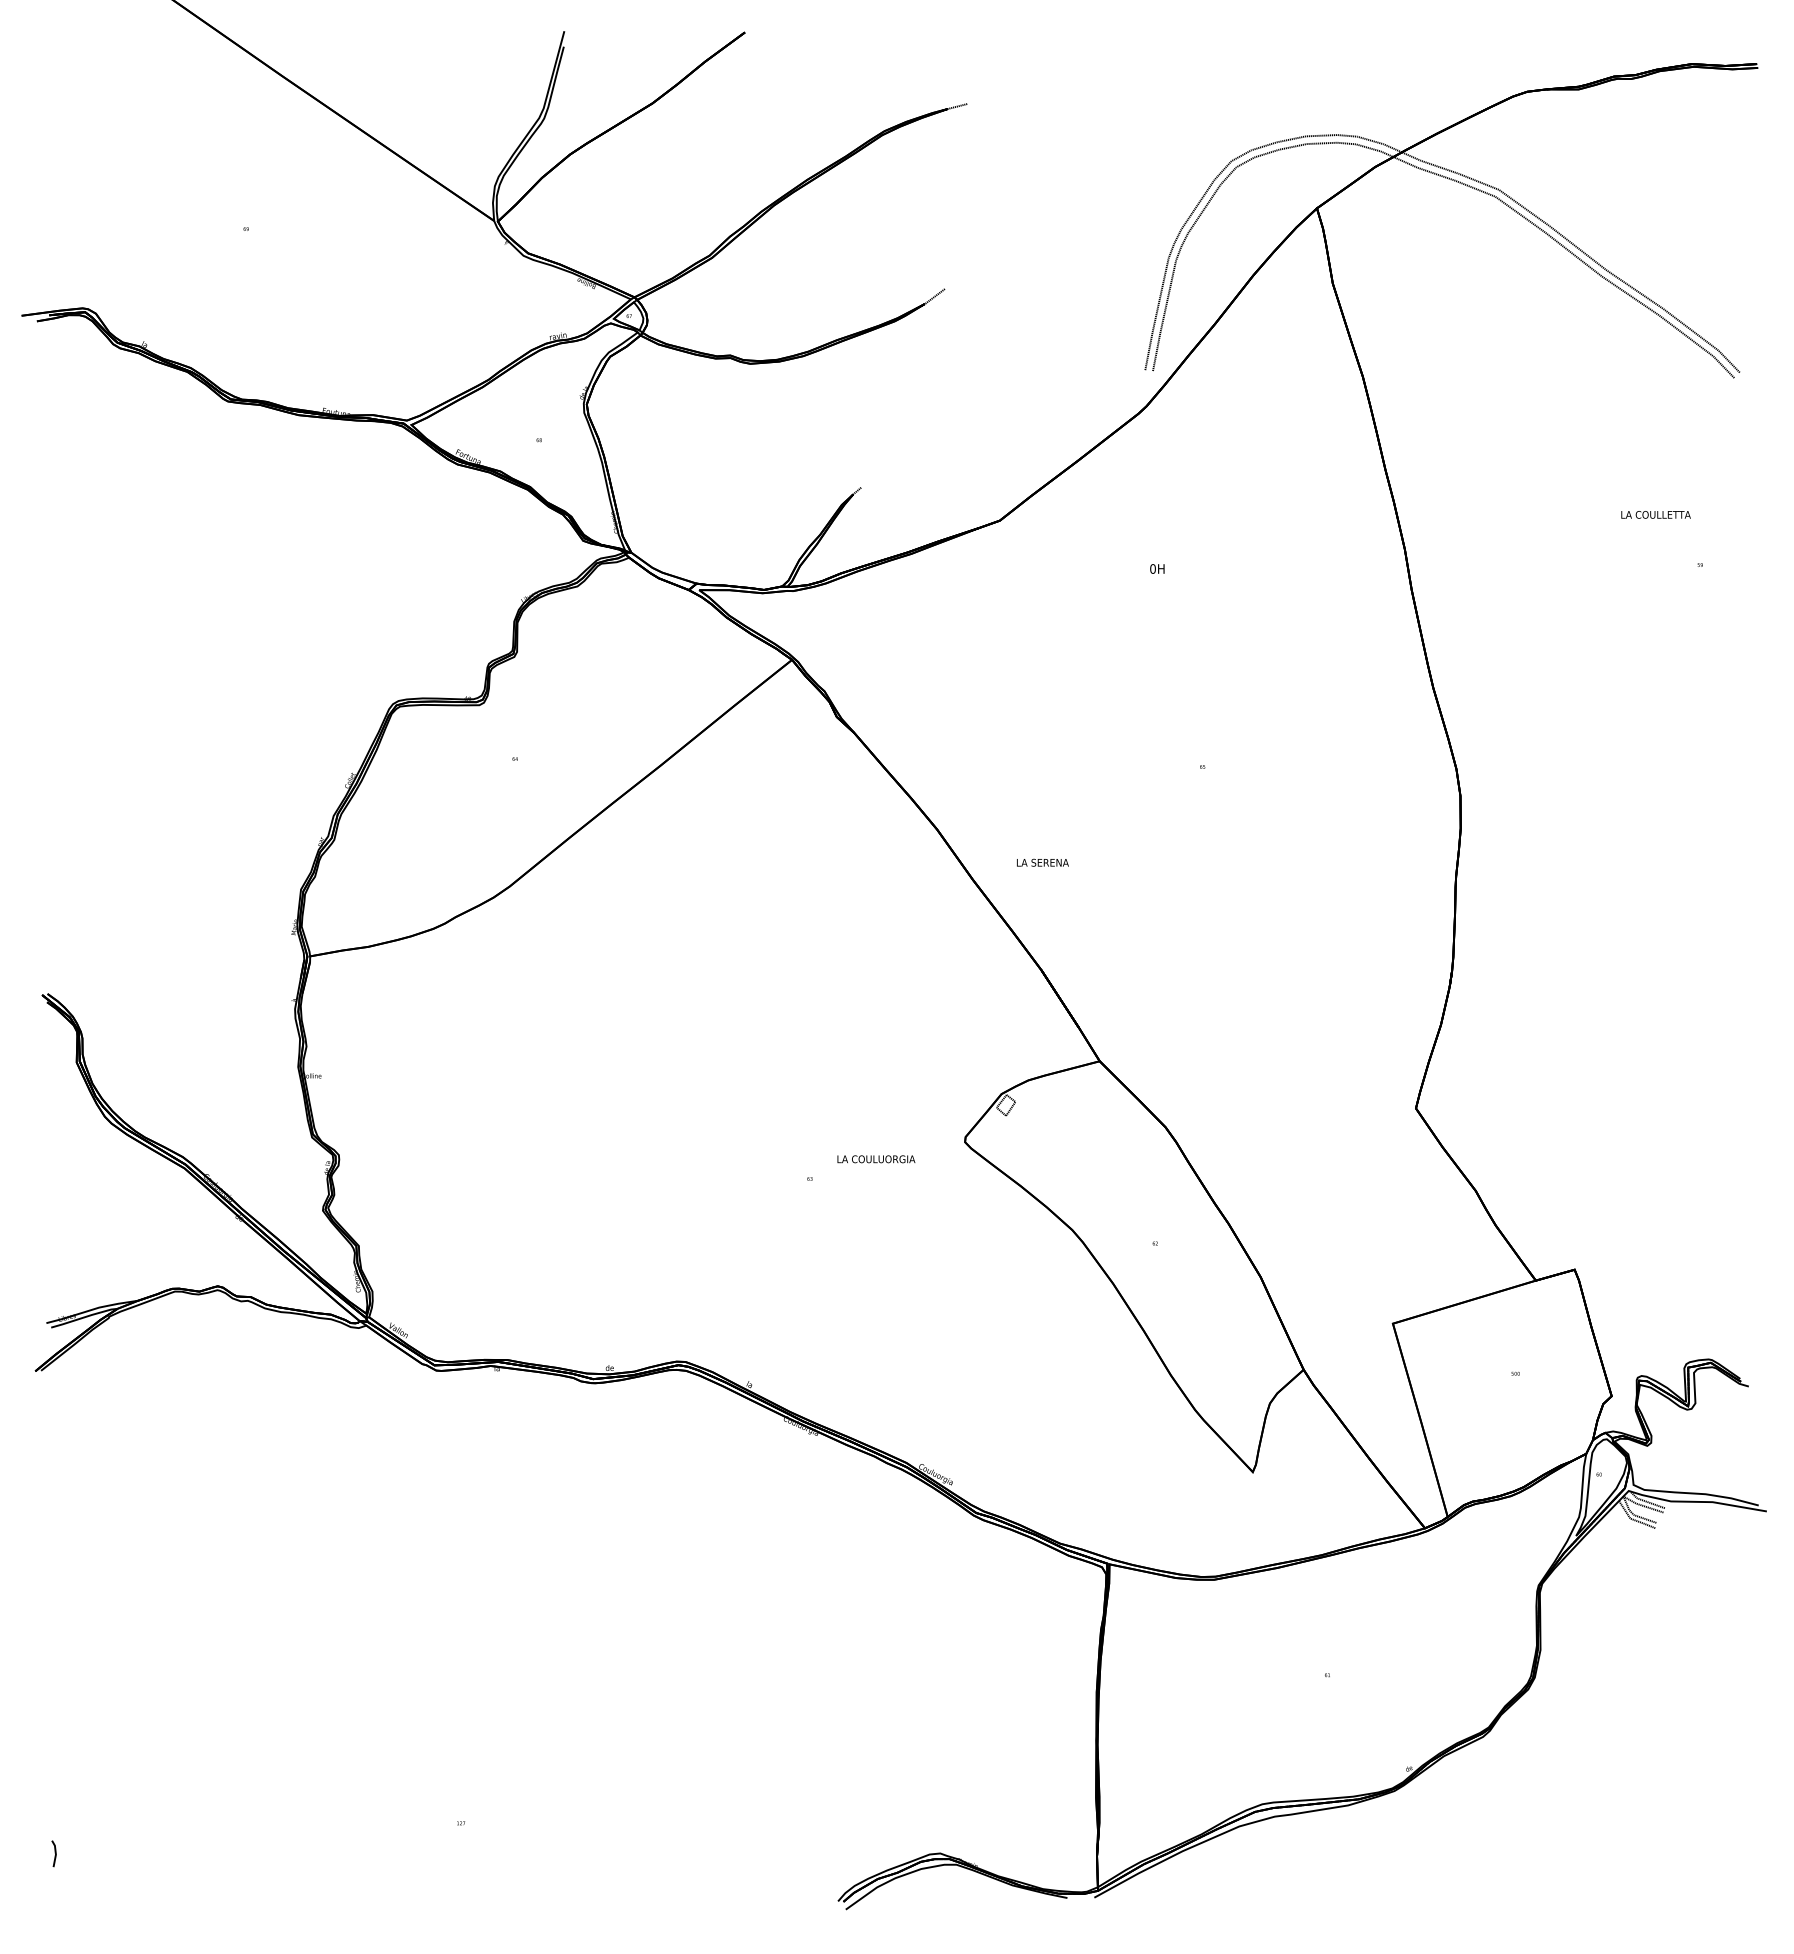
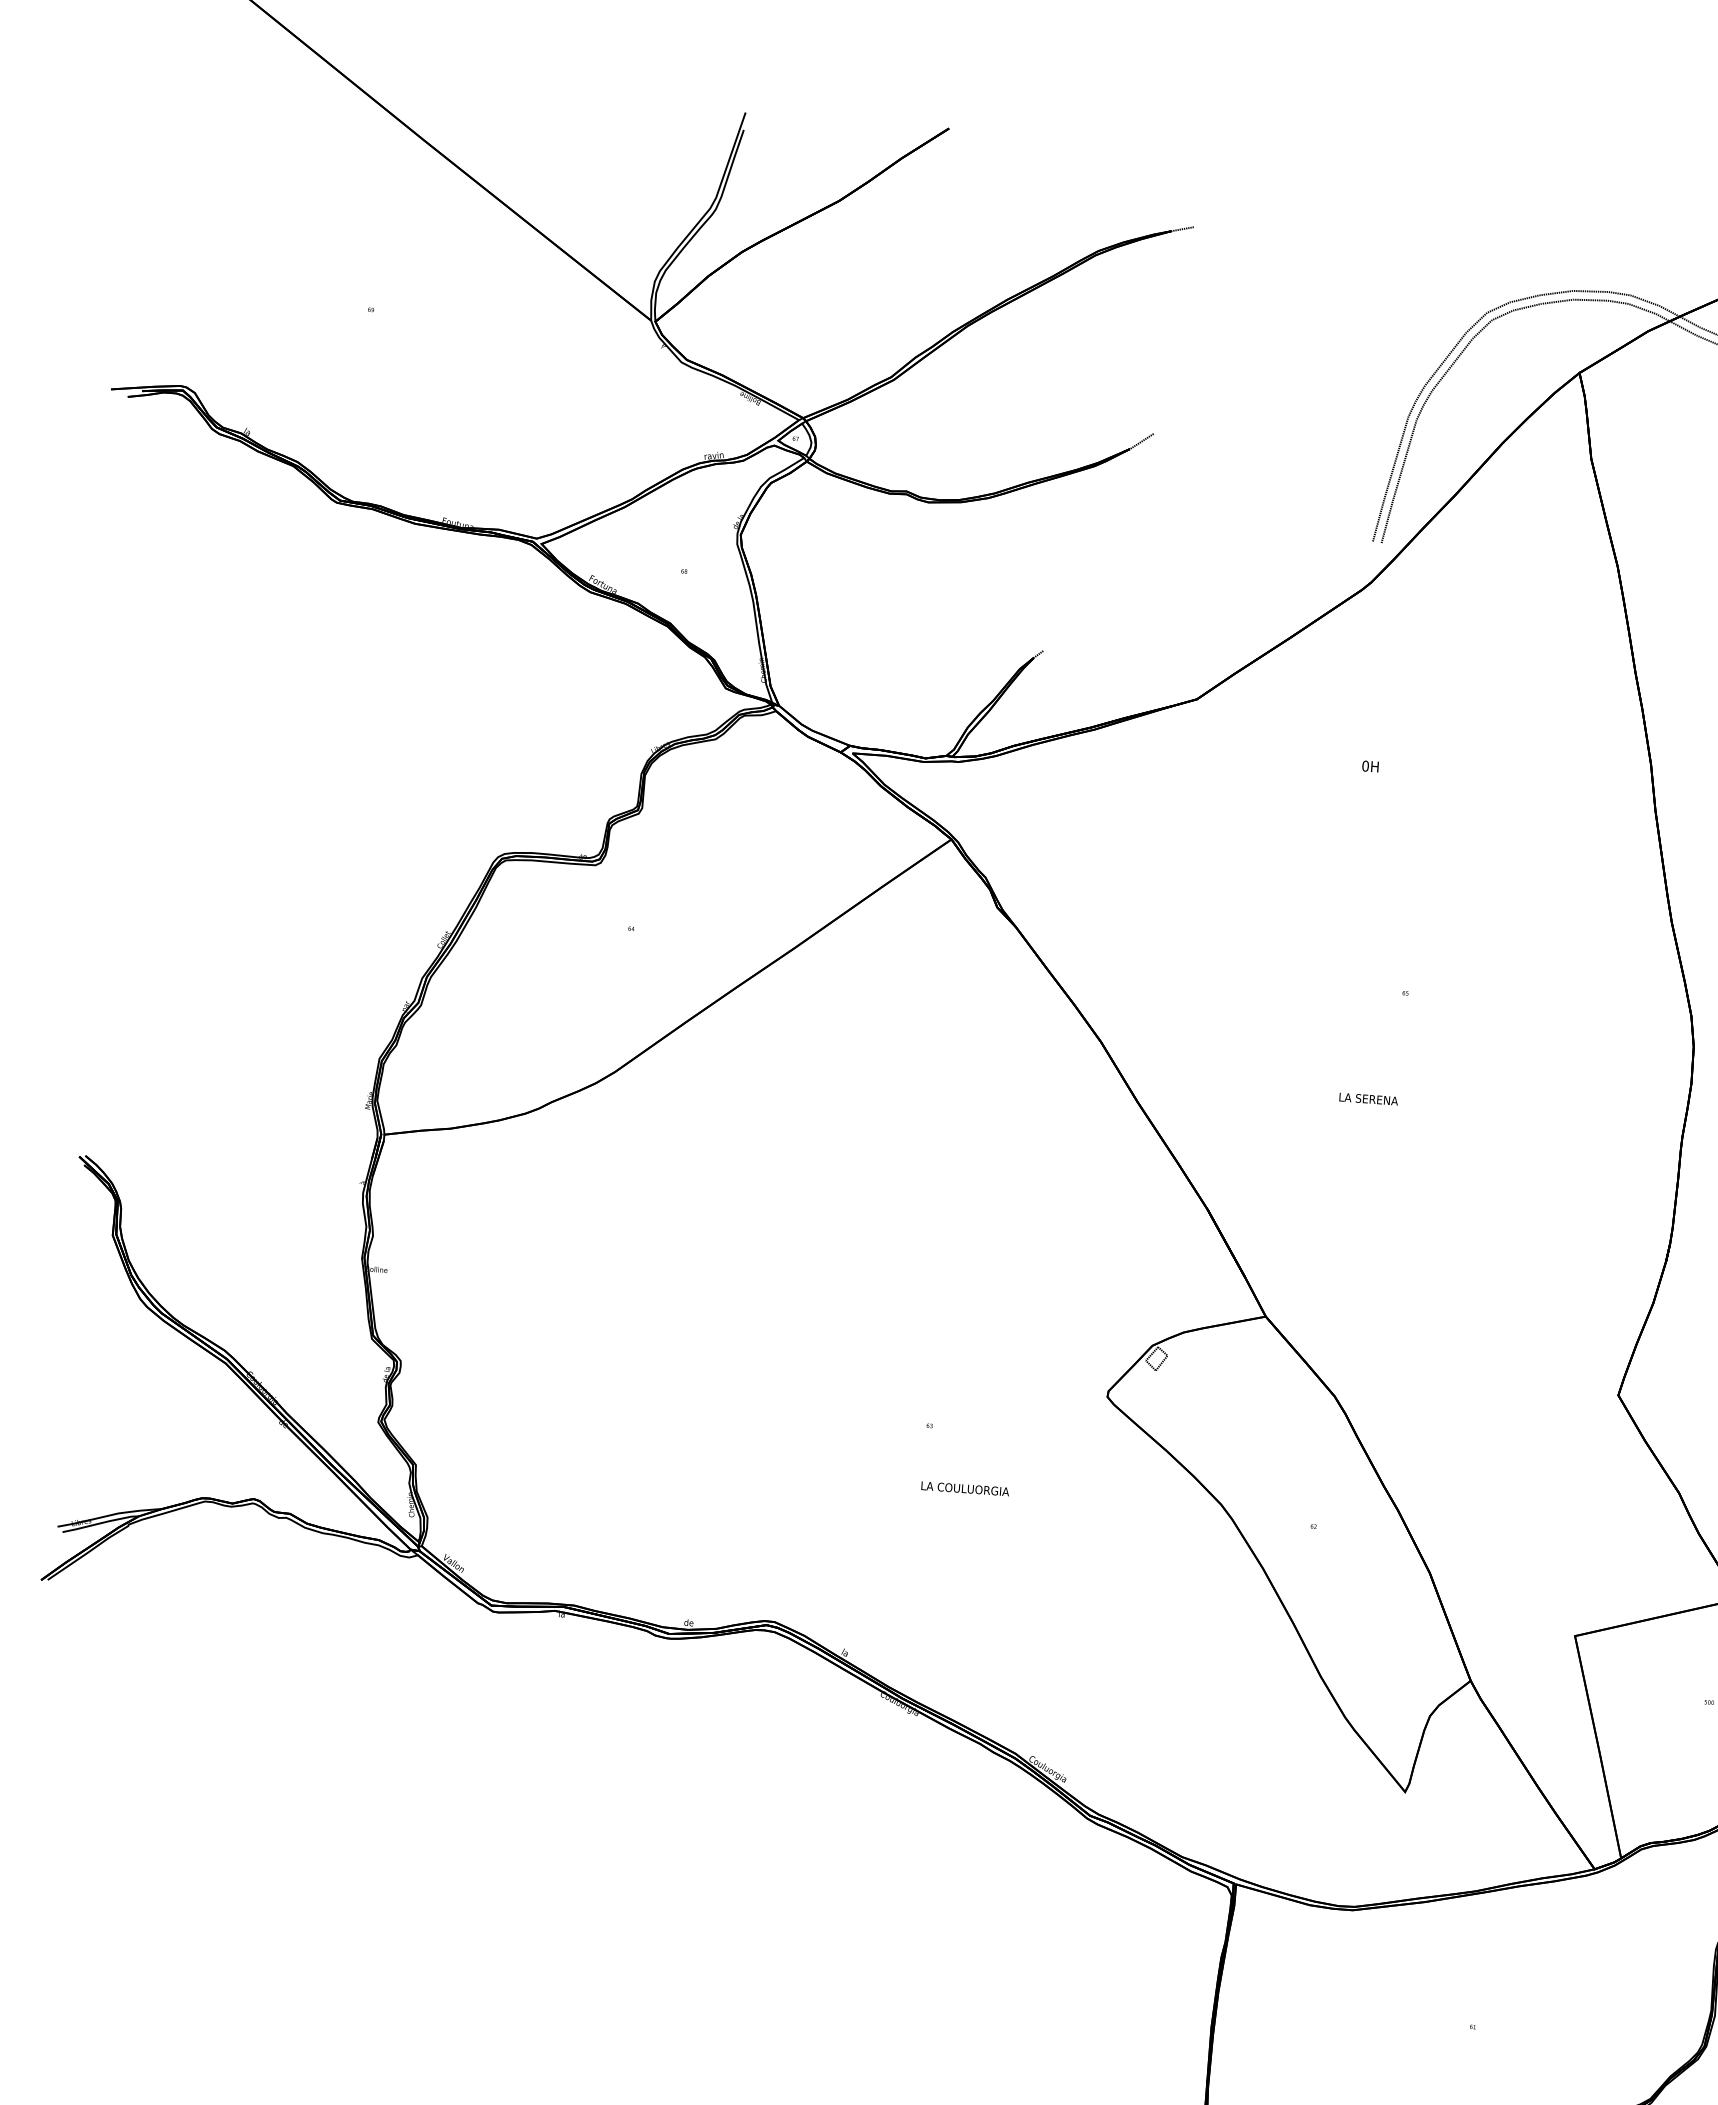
text: (1042, 862) -> (1368, 1098), moved
text: (876, 1159) -> (965, 1489), moved

